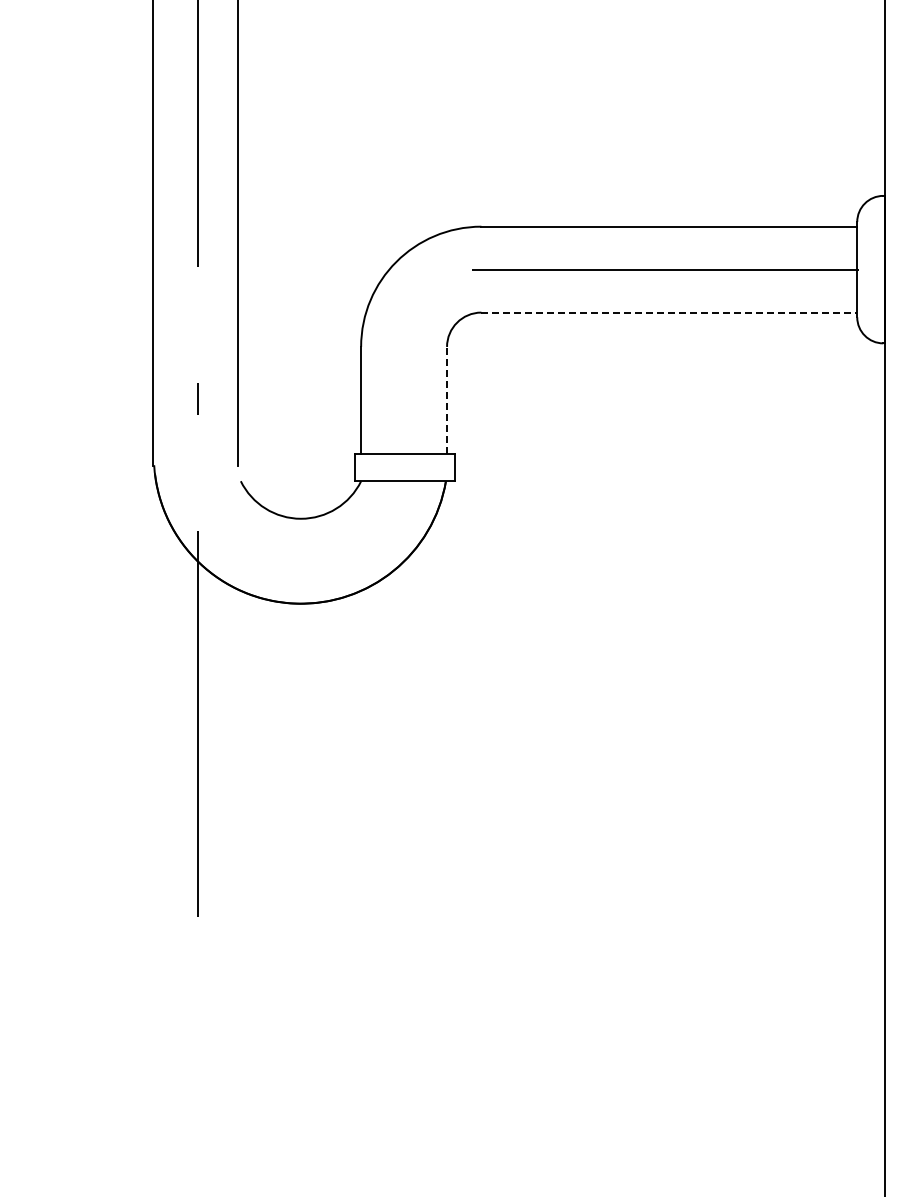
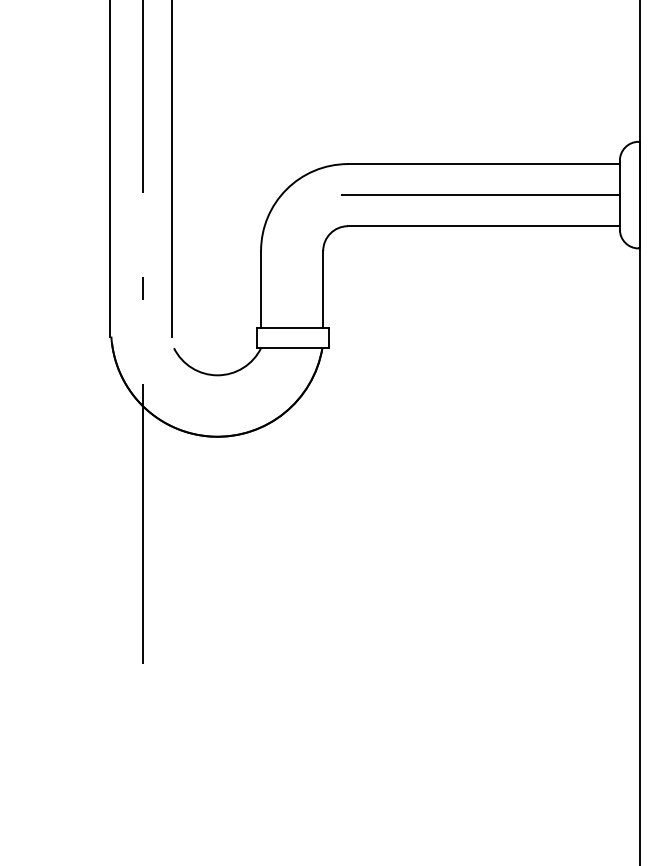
line: (669, 312) -> (484, 226), dashed -> solid
line: (447, 399) -> (323, 289), dashed -> solid

